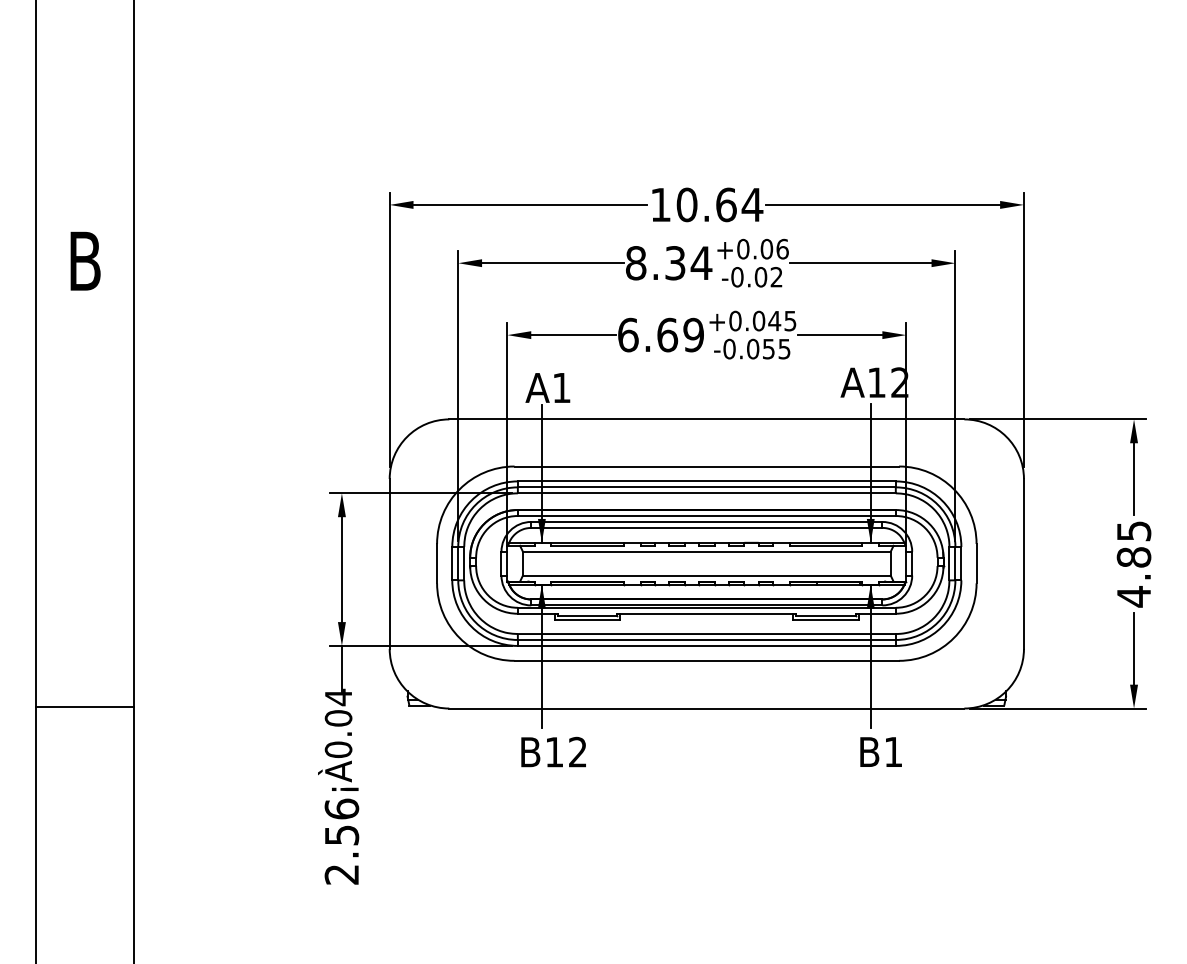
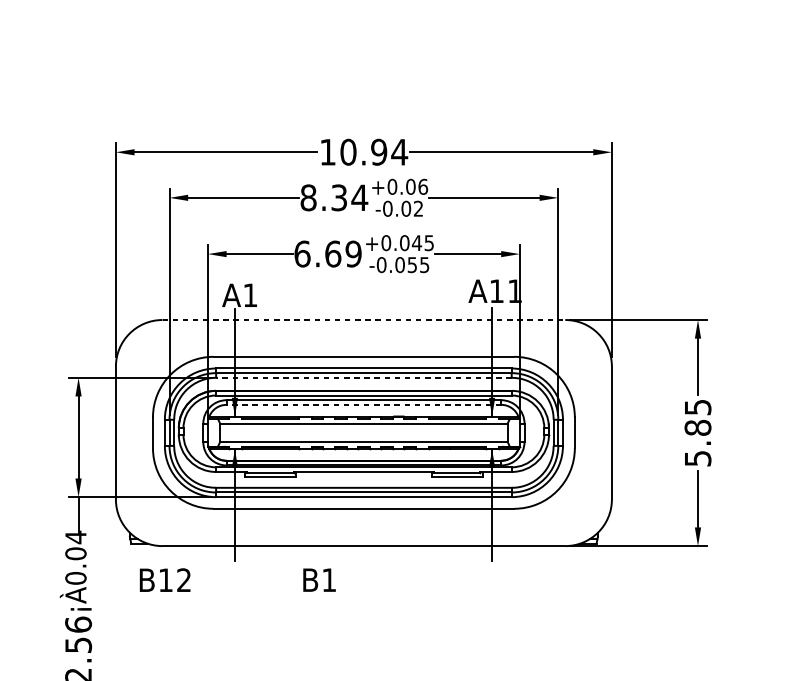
text: (726, 204) -> (379, 151), 10.64 -> 10.94
text: (899, 382) -> (514, 291), A12 -> A11
line: (706, 419) -> (363, 320), solid -> dashed
line: (706, 493) -> (363, 377), solid -> dashed
line: (706, 527) -> (363, 404), solid -> dashed
text: (1134, 596) -> (698, 458), 4.85 -> 5.85
text: (553, 751) -> (165, 579), moved
text: (880, 751) -> (319, 579), moved

